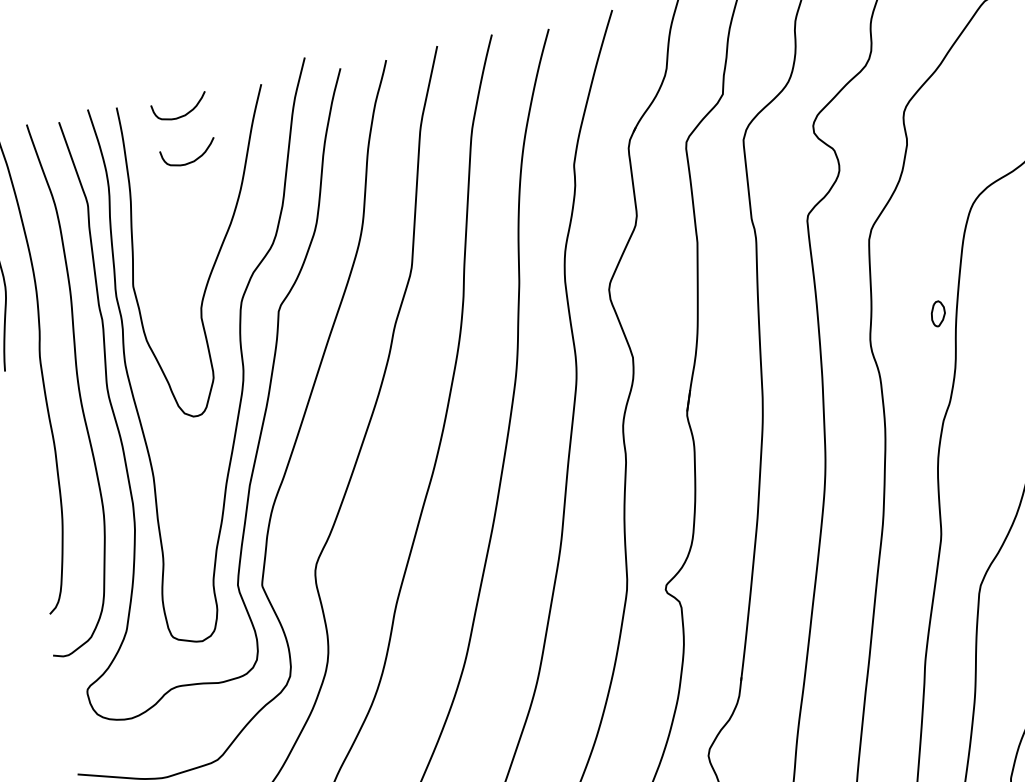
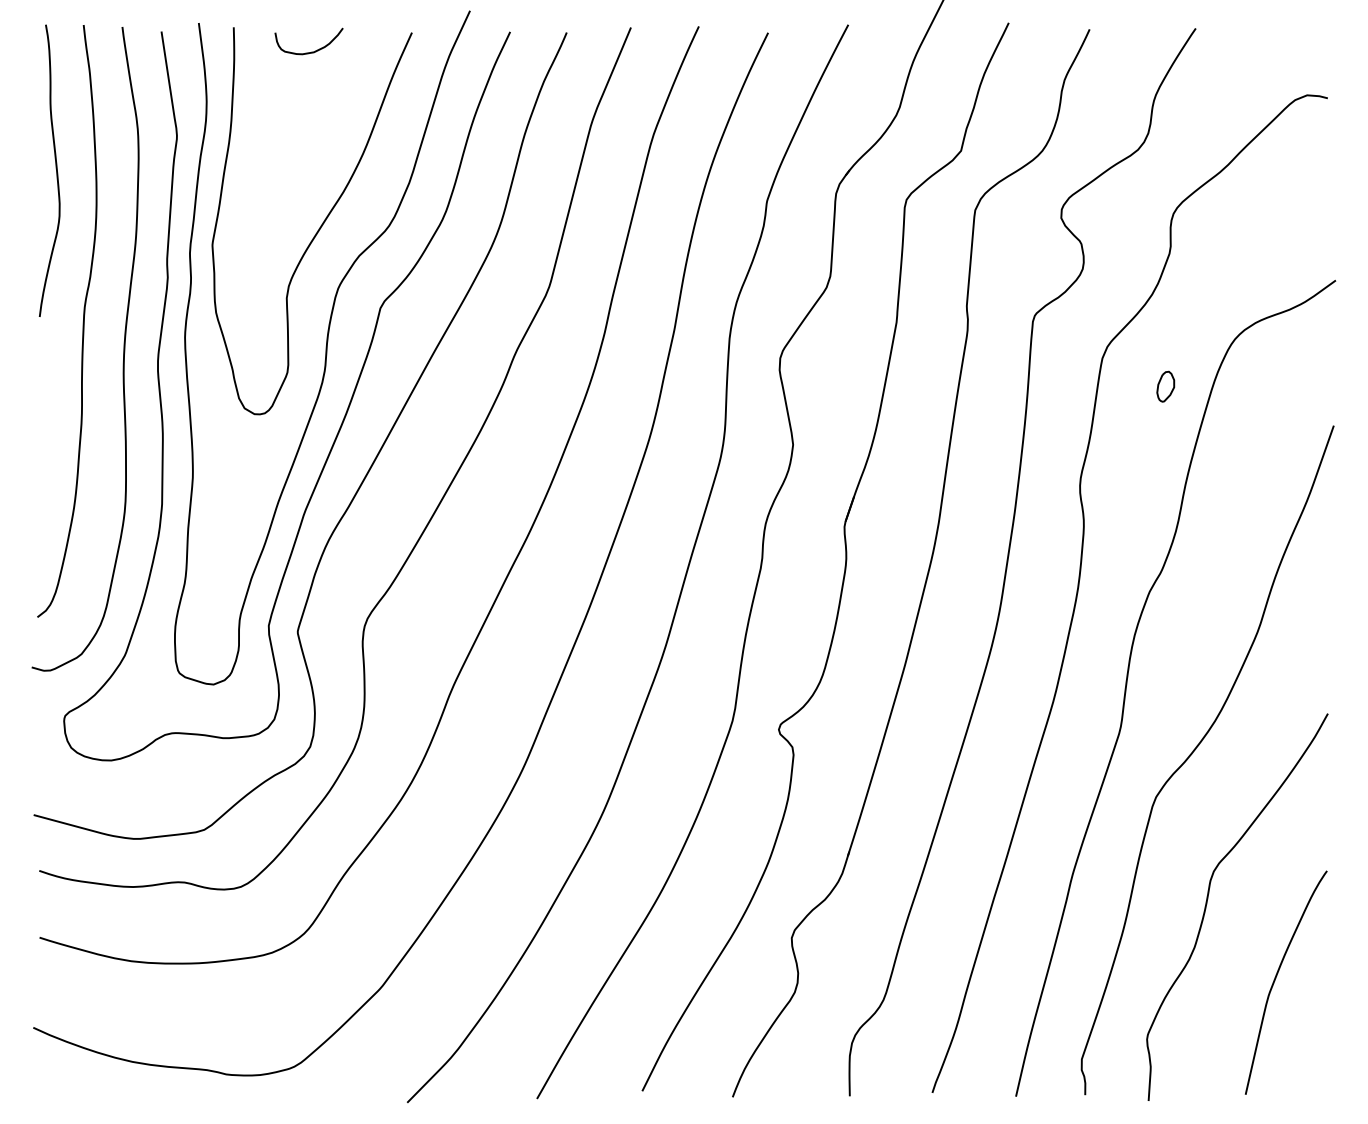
curve: (192, 161) -> (311, 108), removed
part: (937, 313) -> (1165, 386), moved

